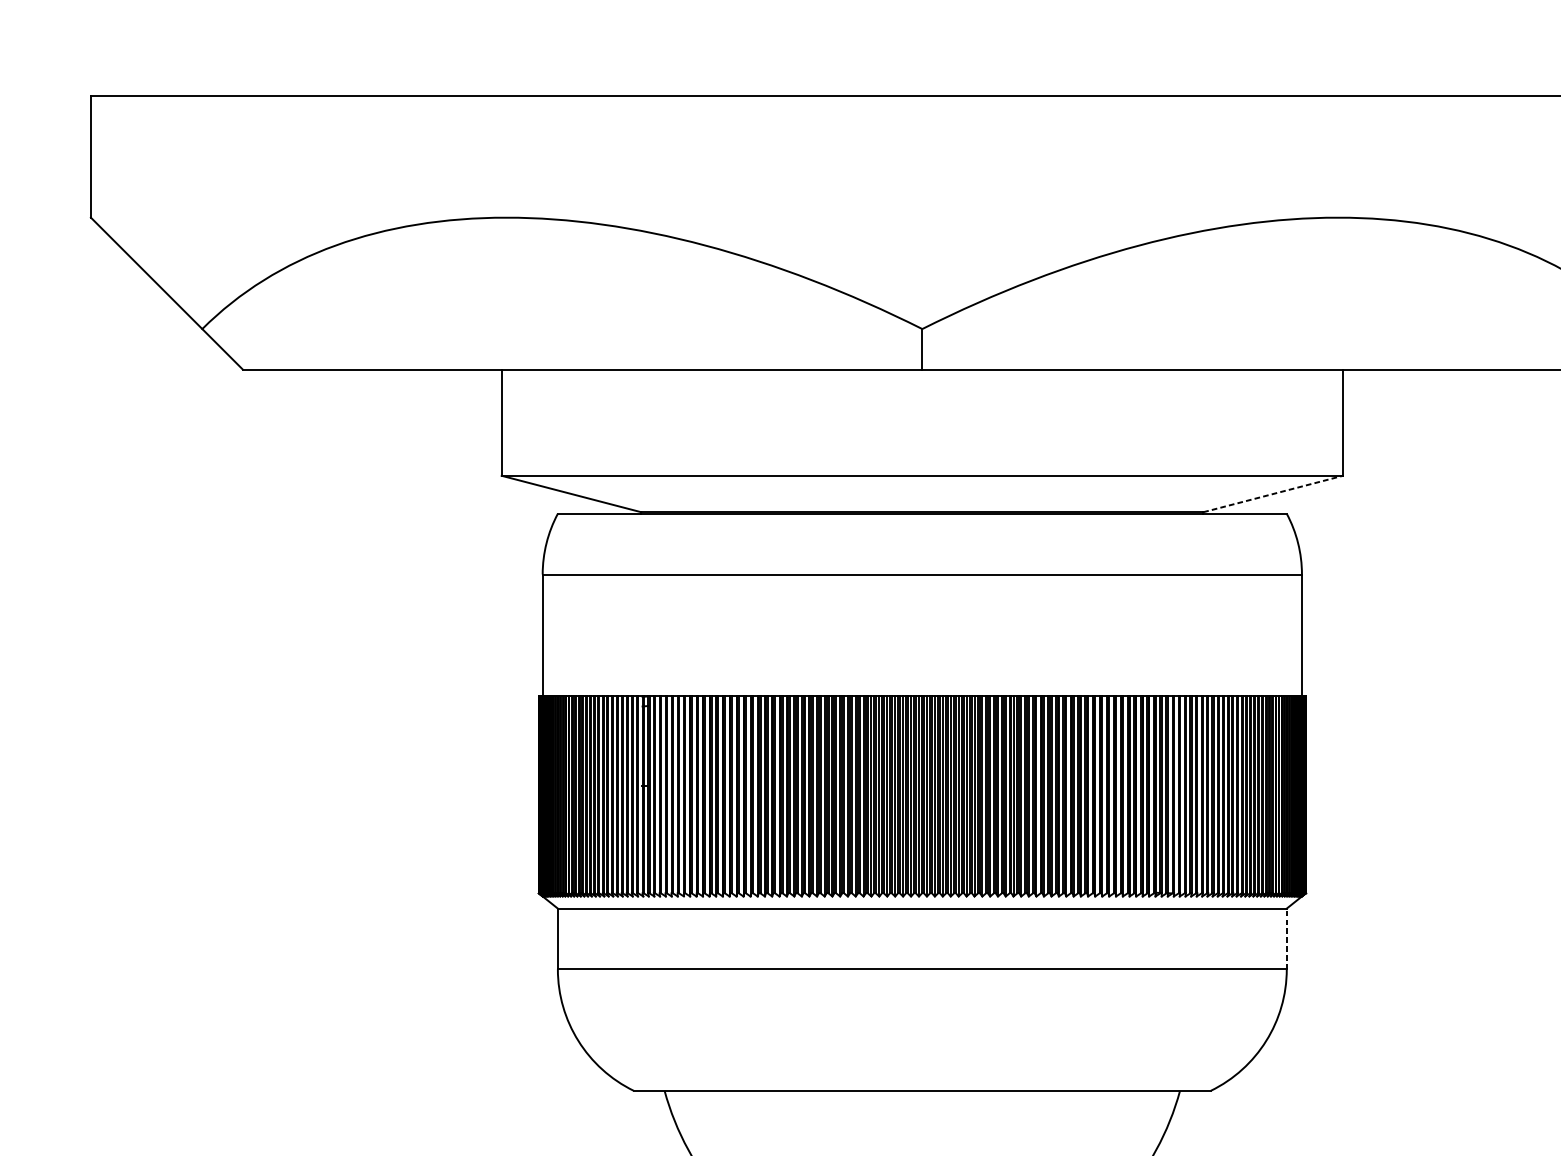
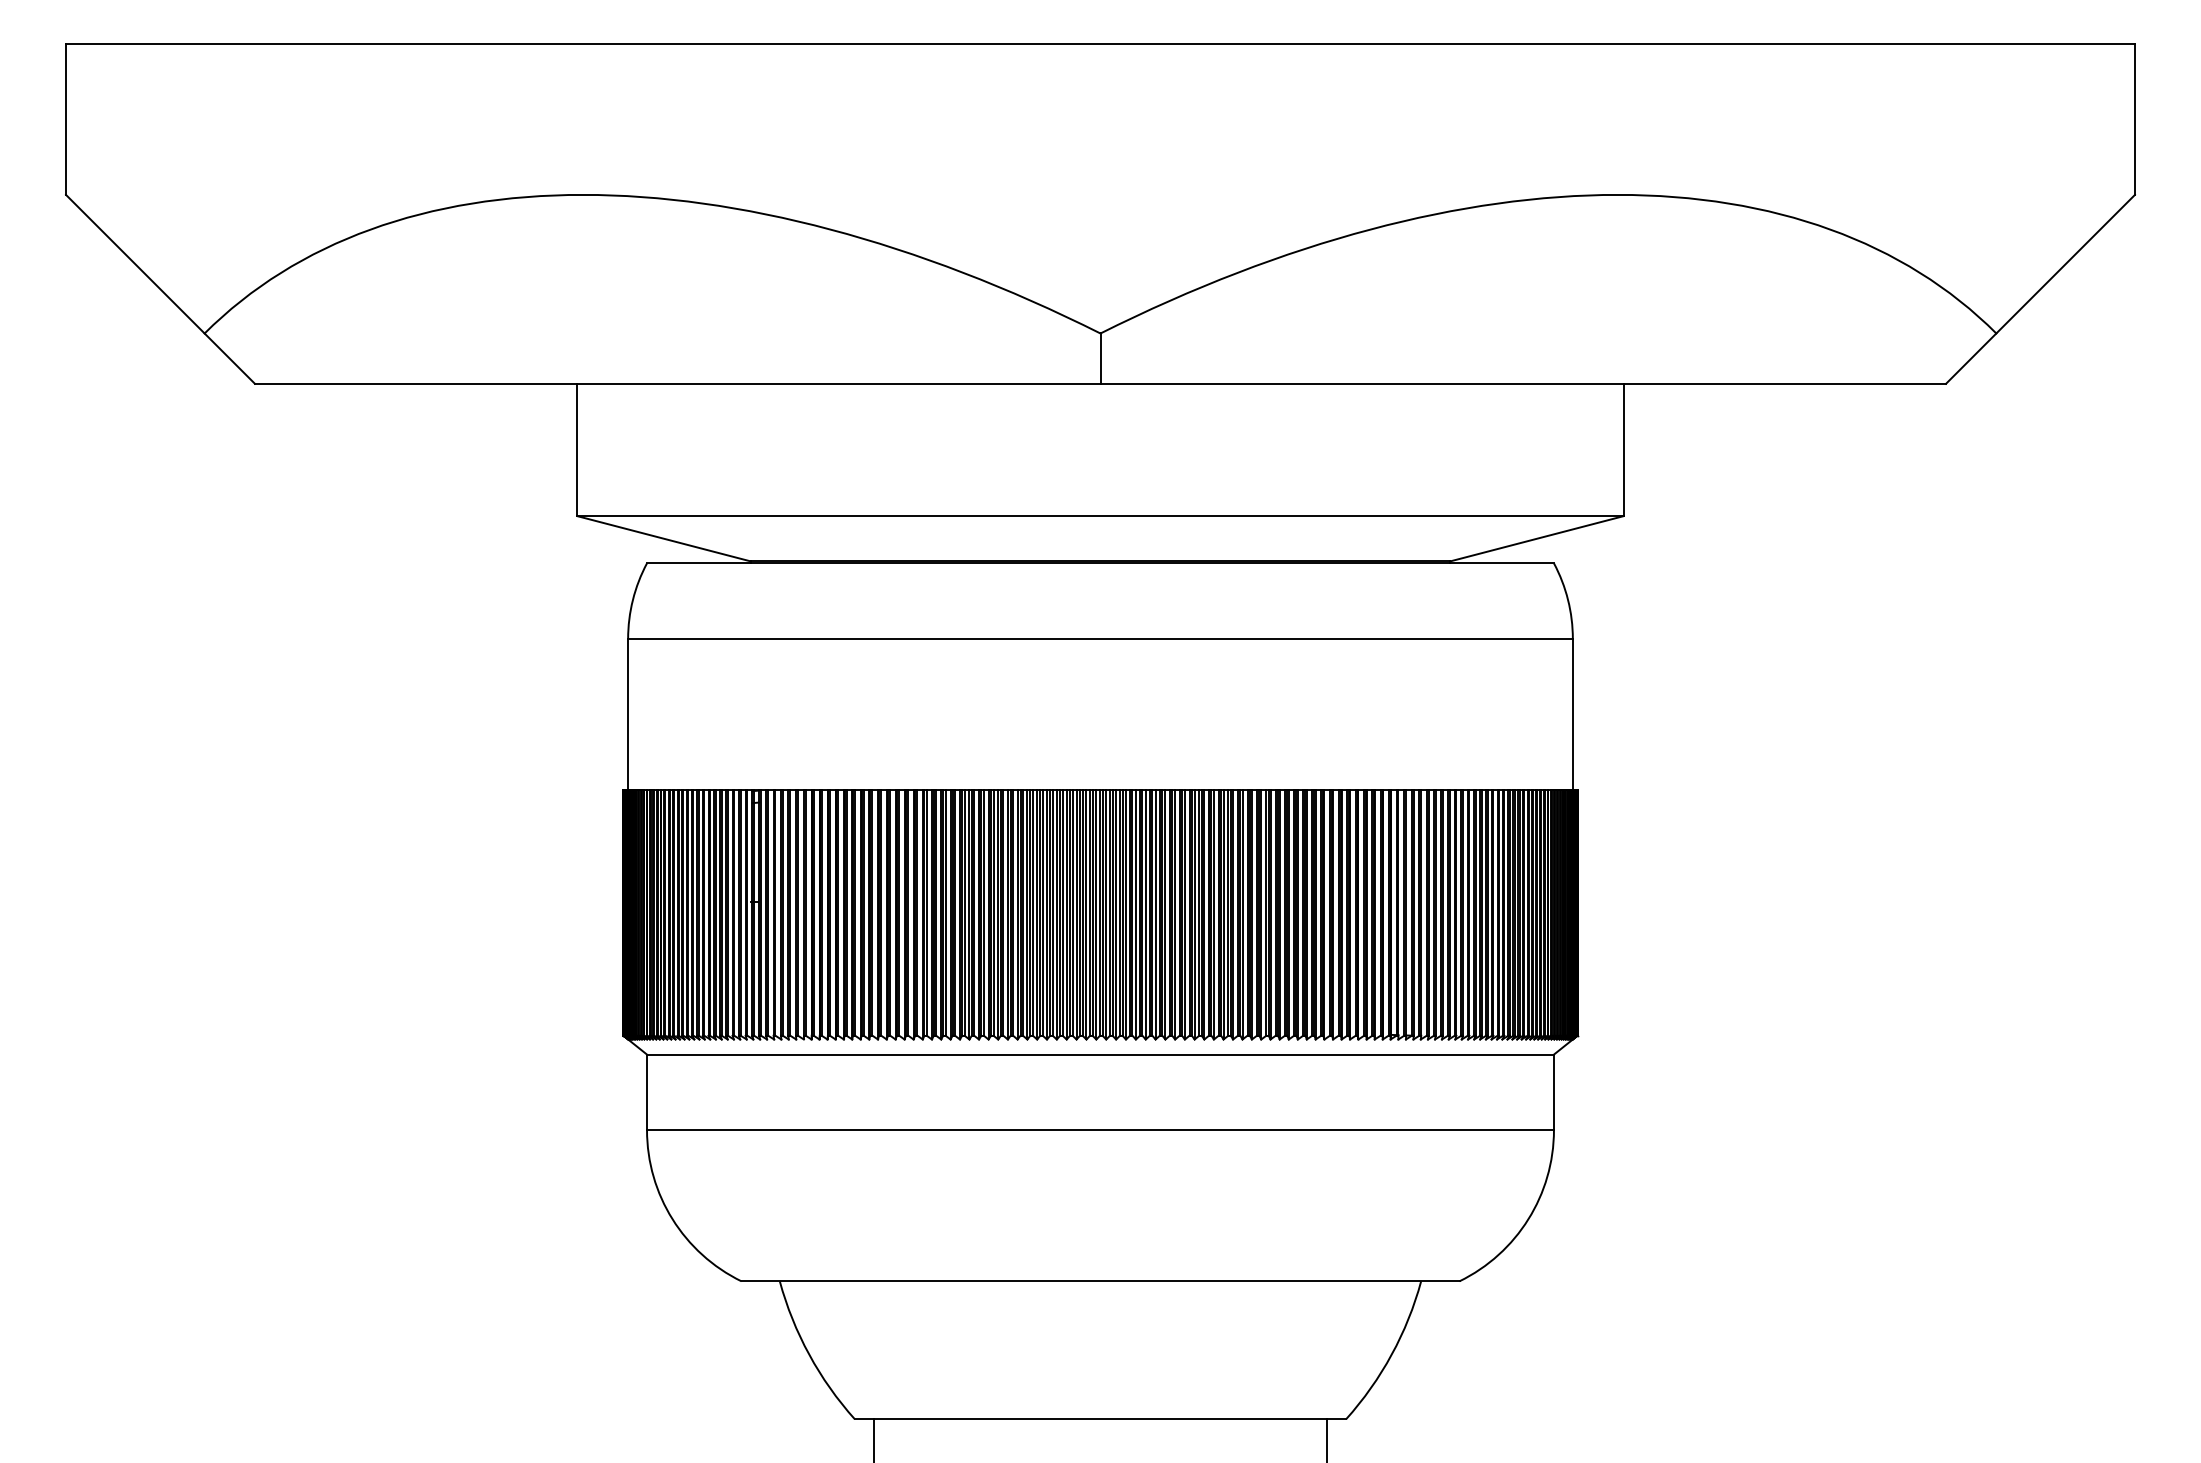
line: (1272, 493) -> (1536, 538), dashed -> solid
line: (1286, 939) -> (1553, 1092), dashed -> solid

